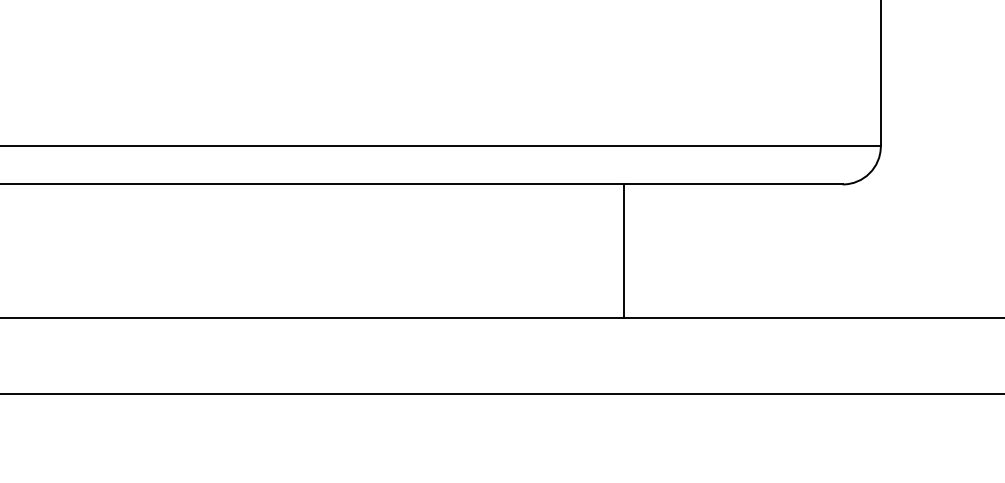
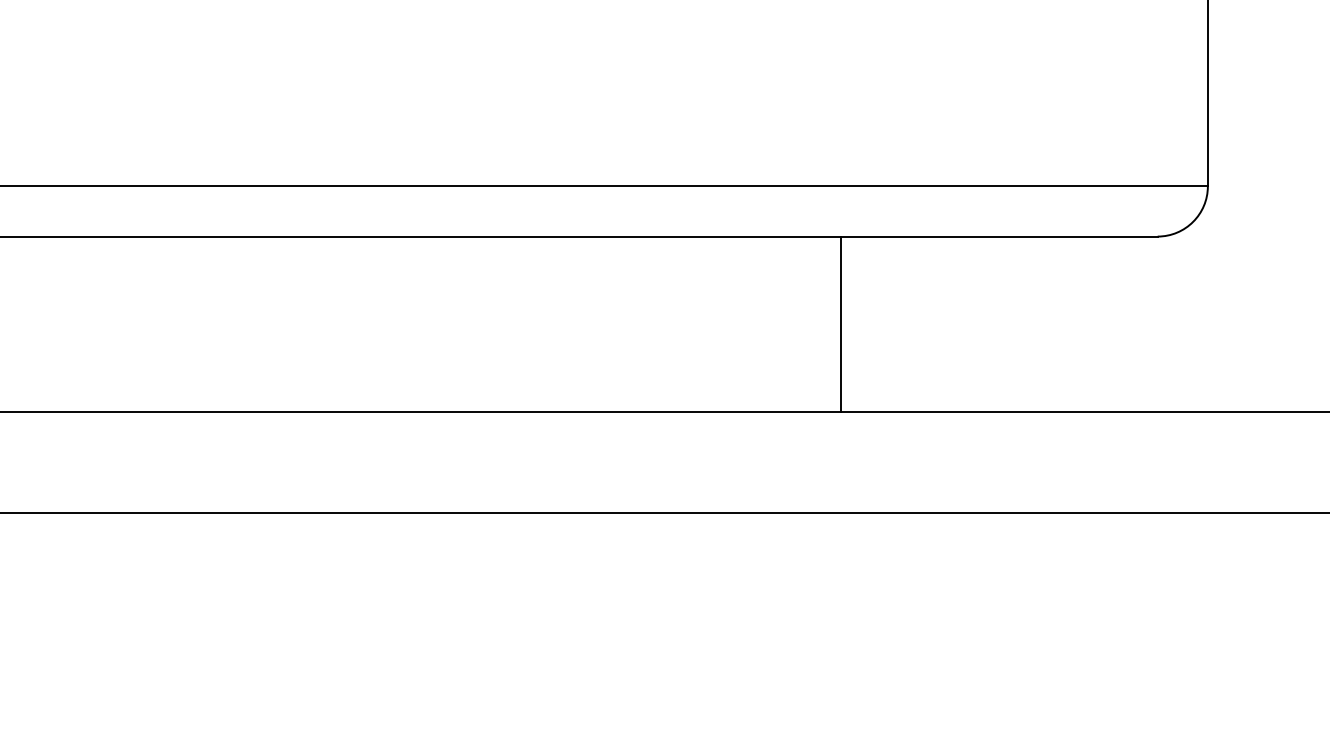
line: (623, 251) -> (840, 324), moved

